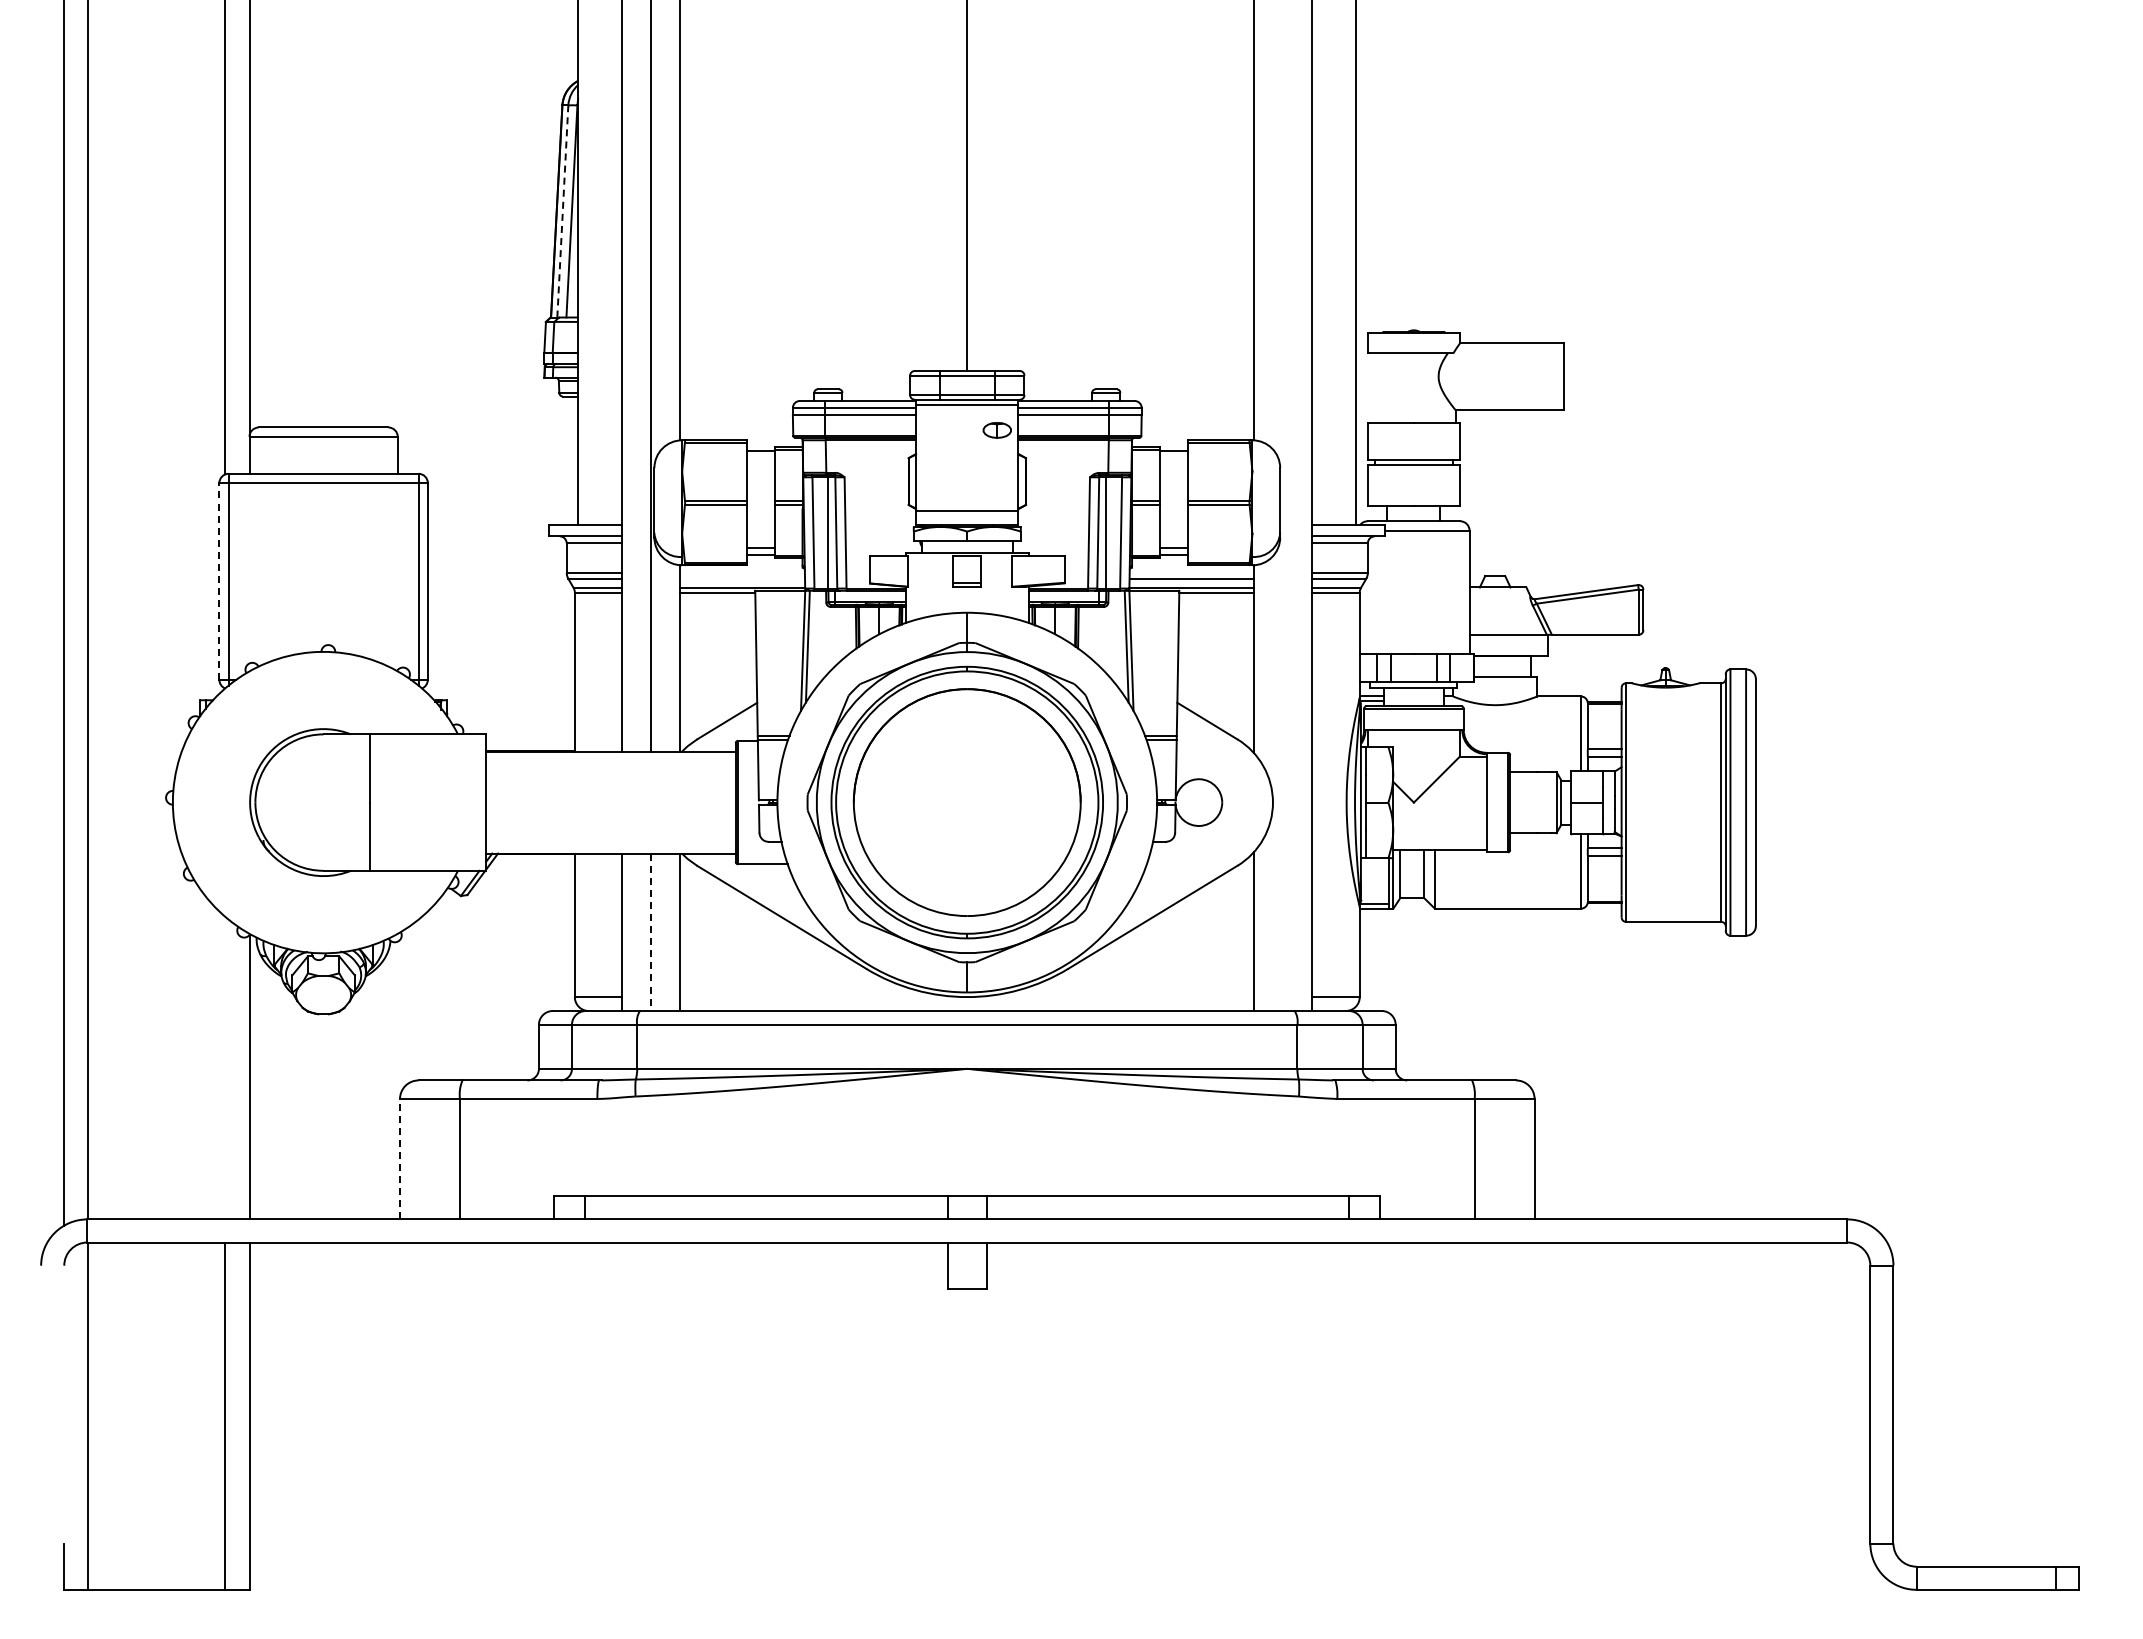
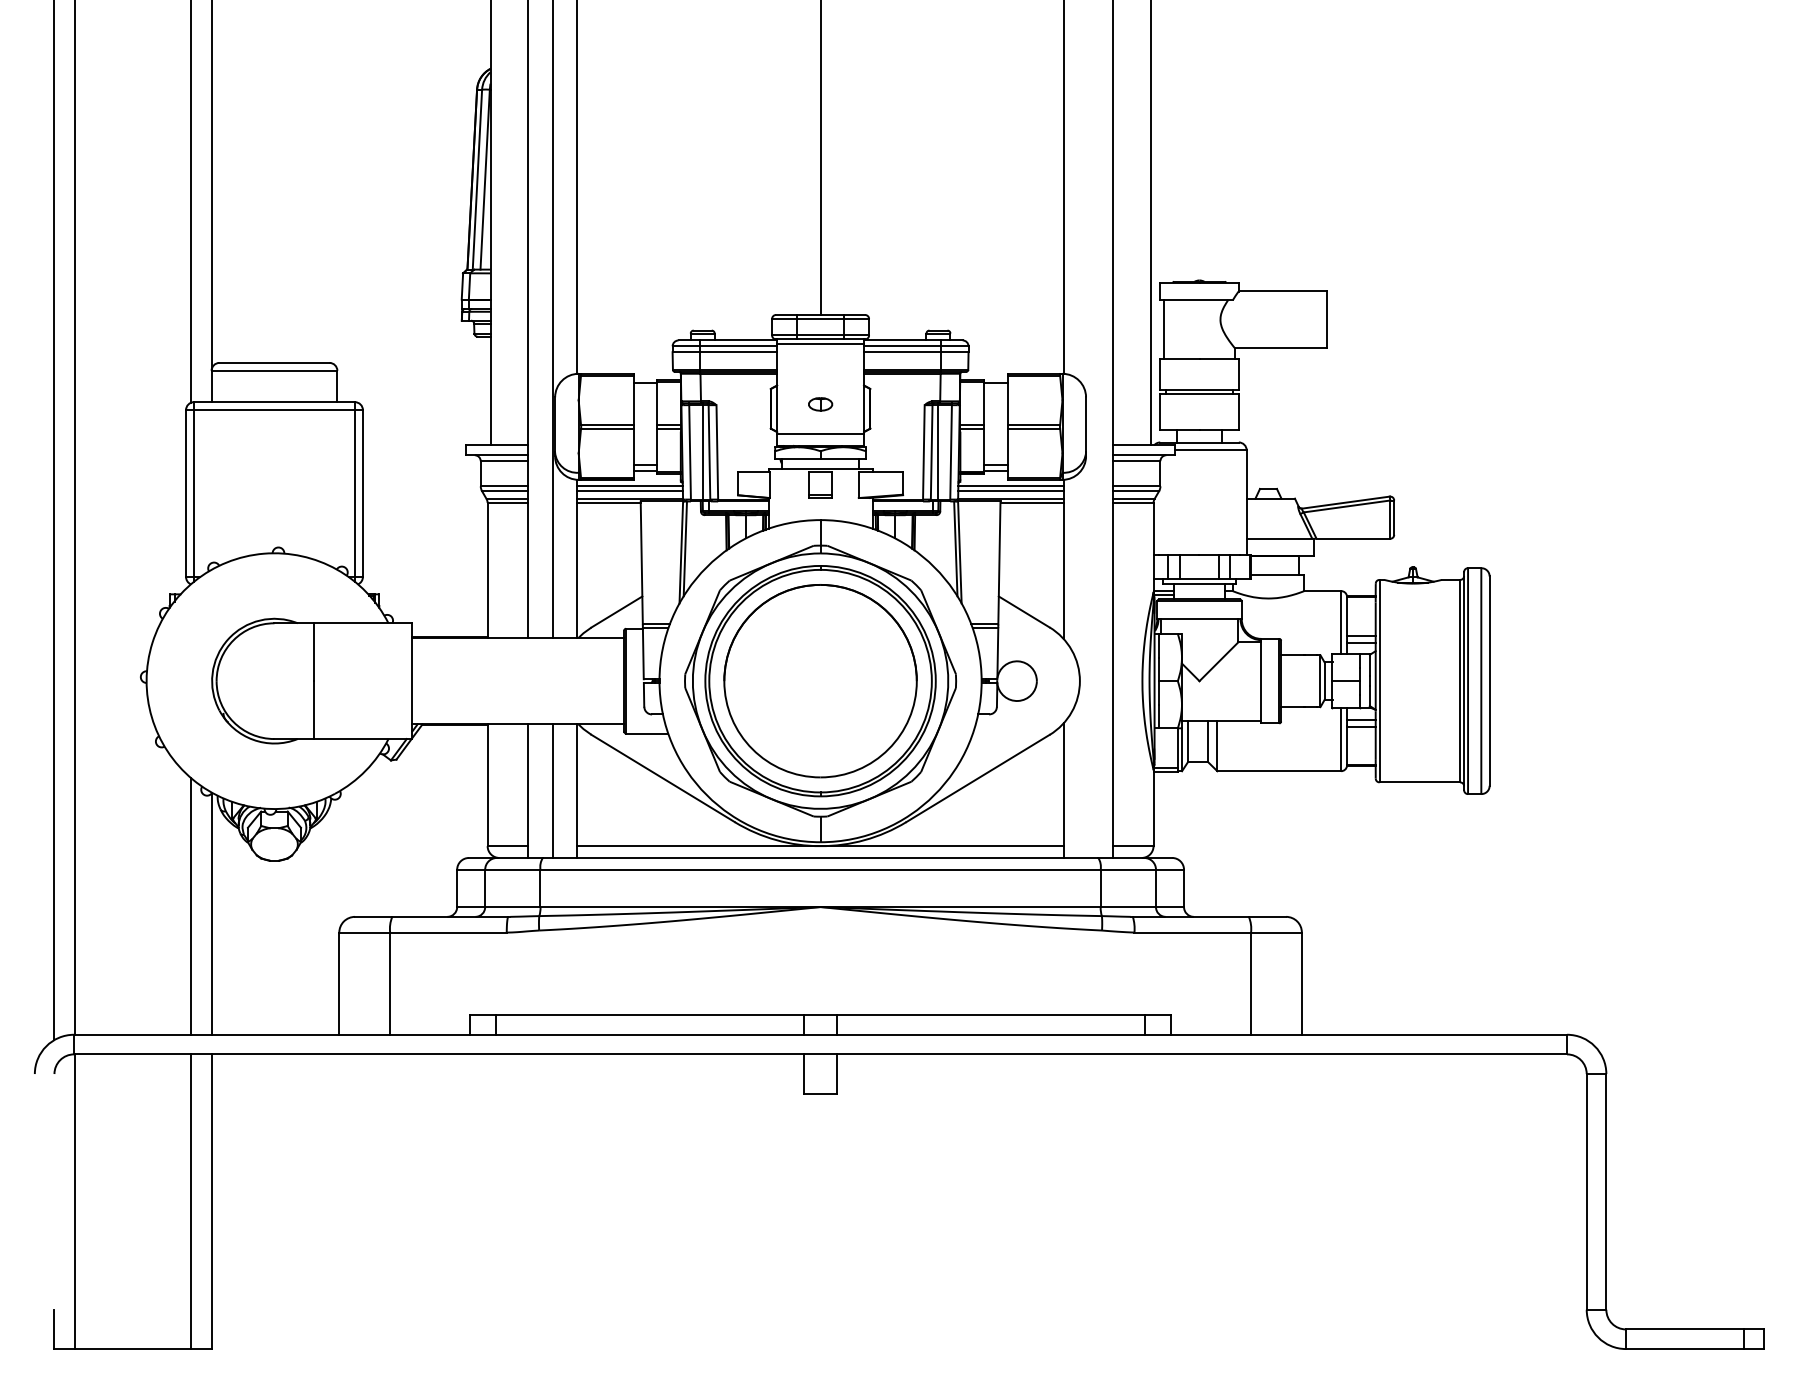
line: (562, 210) -> (477, 178), dashed -> solid
line: (1372, 387) -> (1164, 328), added
part: (996, 430) -> (819, 404), moved
line: (742, 572) -> (629, 485), added
line: (1191, 572) -> (1010, 485), added
line: (742, 578) -> (629, 491), added
line: (219, 580) -> (186, 492), dashed -> solid
line: (651, 932) -> (552, 791), dashed -> solid
line: (967, 997) -> (820, 846), added
line: (225, 1067) -> (191, 905), added
line: (400, 1158) -> (339, 983), dashed -> solid

